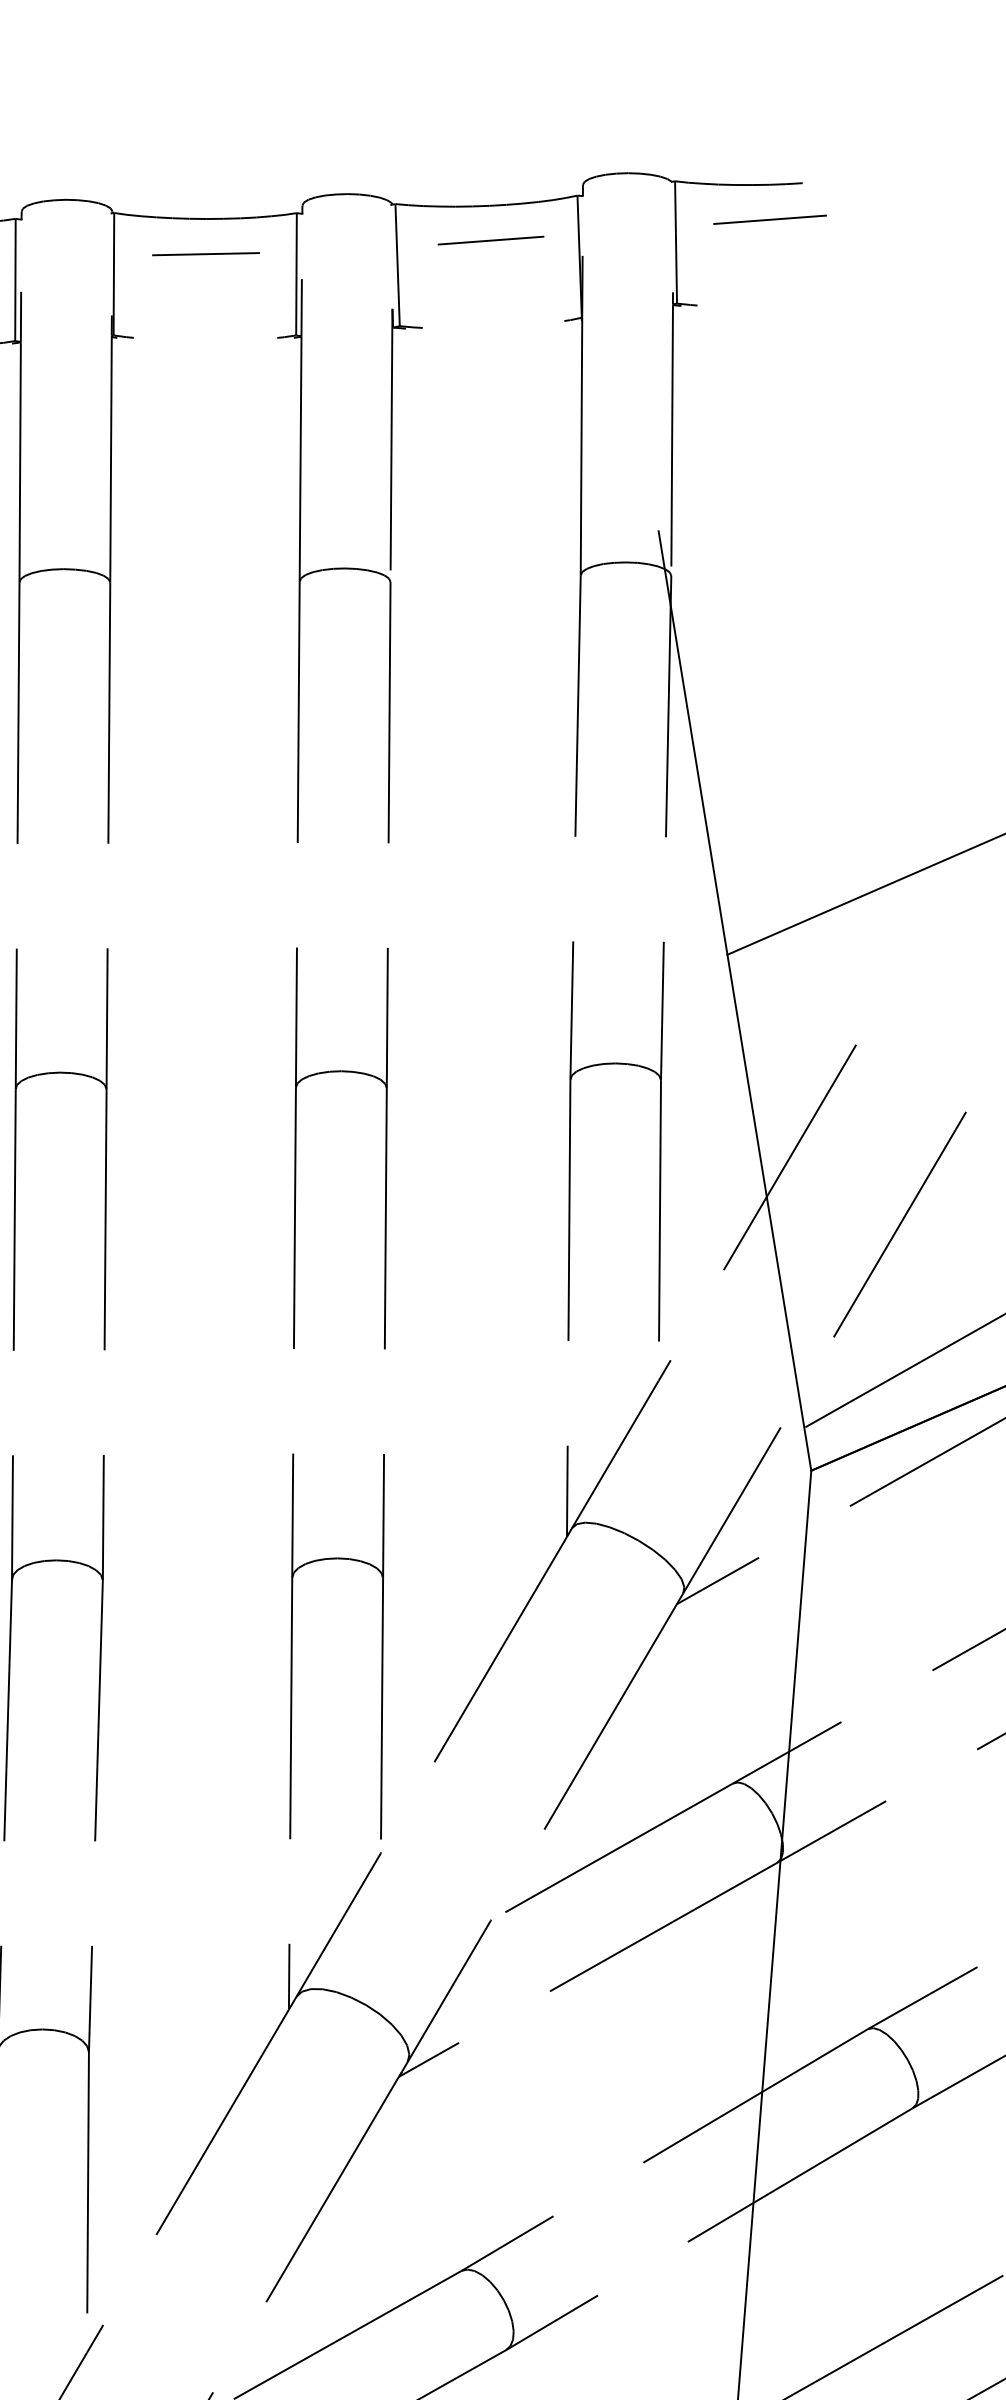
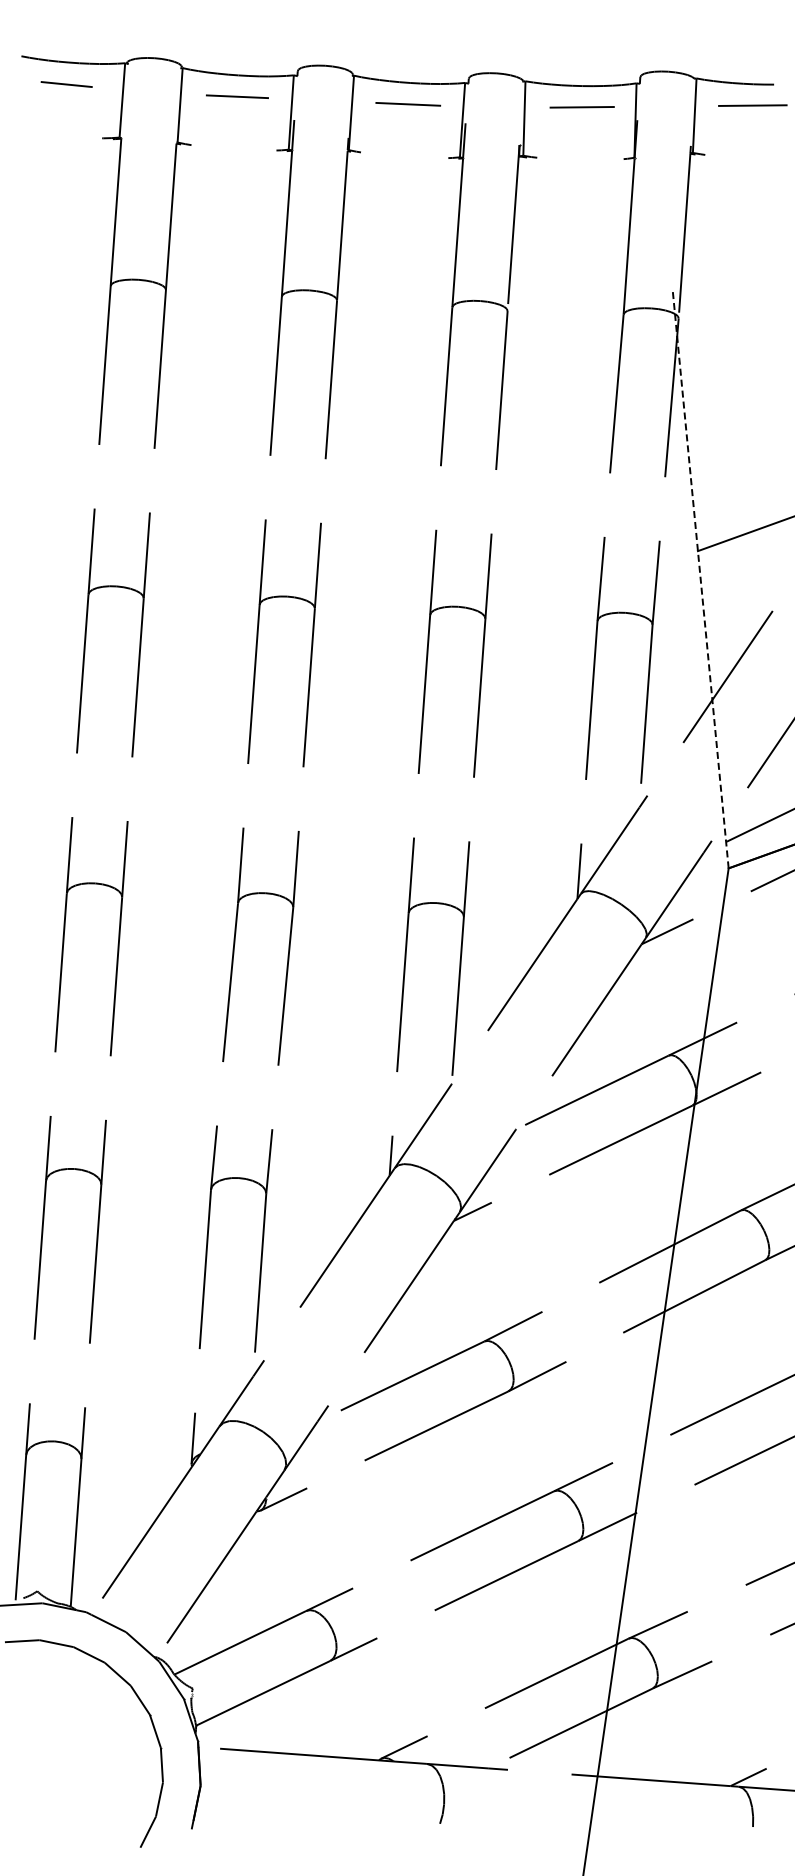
line: (734, 1000) -> (700, 579), solid -> dashed

